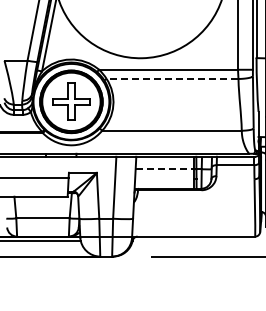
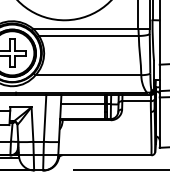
line: (172, 78) -> (88, 35), dashed -> solid
line: (165, 168) -> (83, 103), dashed -> solid

